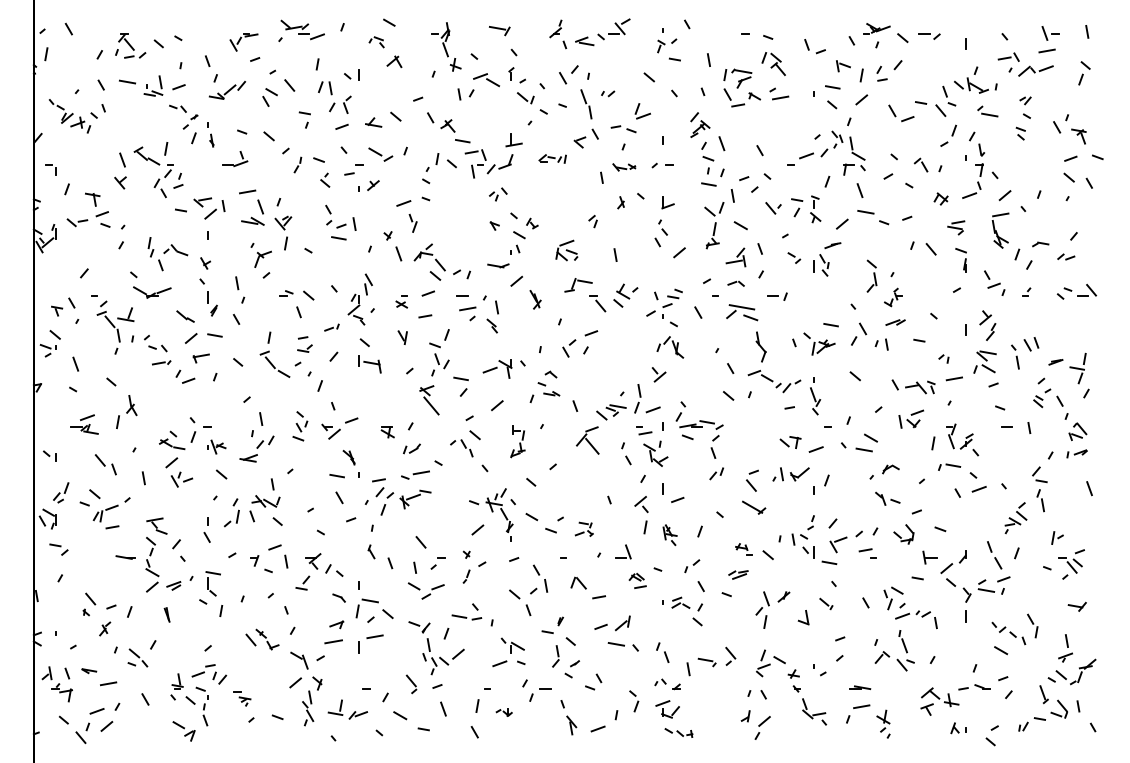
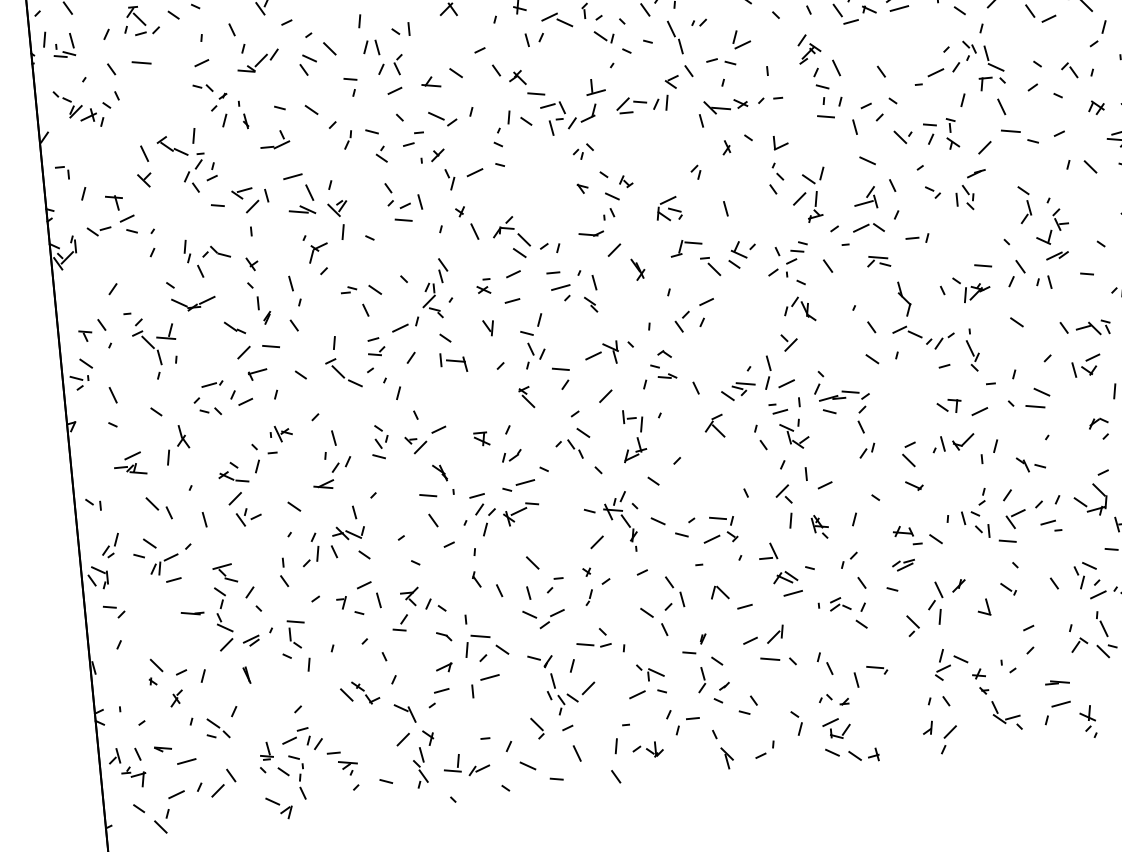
part: (153, 85) -> (63, 45), moved
part: (552, 158) -> (642, 104), size x1.67
part: (624, 167) -> (726, 106), size x1.67
part: (412, 222) -> (449, 178), moved
part: (714, 225) -> (815, 194), moved
part: (735, 283) -> (867, 228), size x1.67
part: (892, 297) -> (1051, 227), size x1.67
part: (741, 312) -> (878, 261), size x0.62
part: (331, 327) -> (405, 324), size x1.67
part: (155, 343) -> (207, 406), moved
part: (429, 399) -> (526, 396), size x0.62
part: (587, 440) -> (714, 426), size x0.71
part: (517, 441) -> (633, 435), size x1.43
part: (216, 446) -> (281, 433), moved
part: (890, 469) -> (1098, 423), moved
part: (887, 498) -> (1030, 463), moved
part: (754, 507) -> (914, 485), size x0.62
part: (584, 529) -> (720, 529), size x1.67
part: (903, 534) -> (1090, 500), size x1.43
part: (743, 549) -> (906, 535), size x1.43
part: (637, 580) -> (787, 583), size x1.43
part: (329, 650) -> (438, 698), size x0.71
part: (730, 655) -> (913, 624), moved
part: (241, 698) -> (342, 763), size x1.43
part: (503, 712) -> (647, 750), size x1.67
part: (604, 721) -> (765, 749), size x0.62
line: (106, 726) -> (217, 790), moved
part: (678, 732) -> (851, 754), size x1.67

